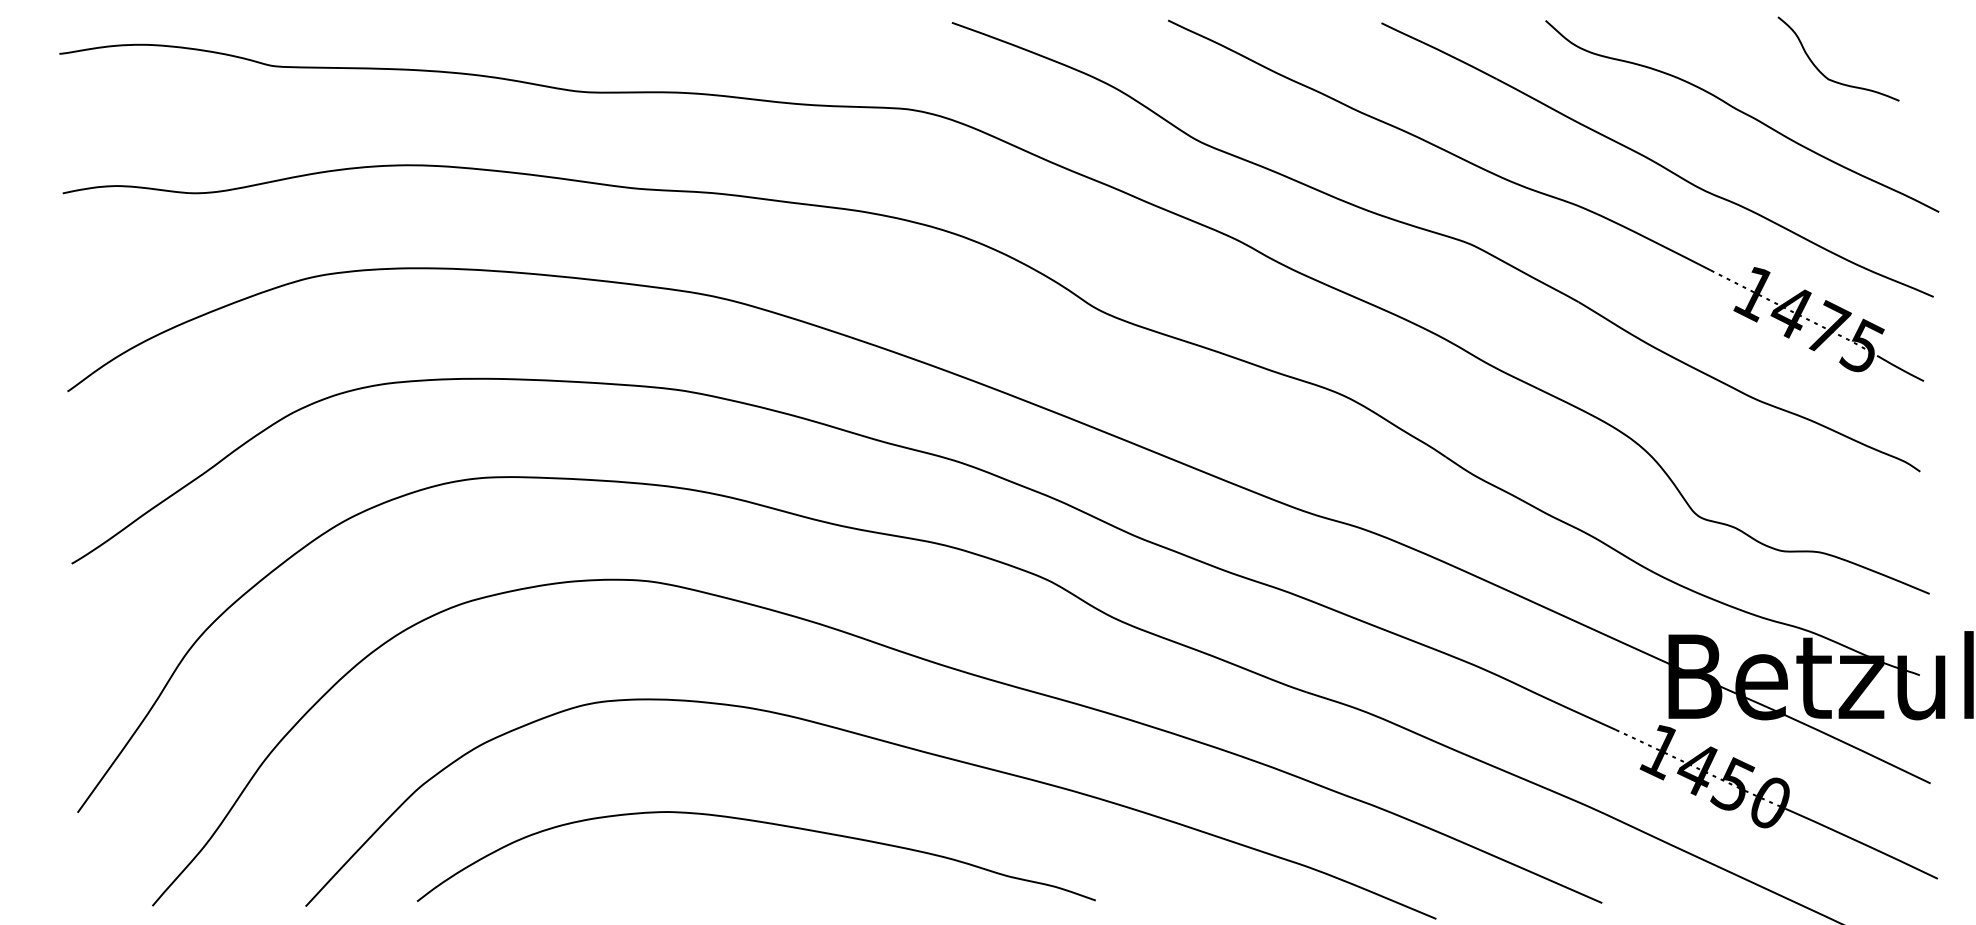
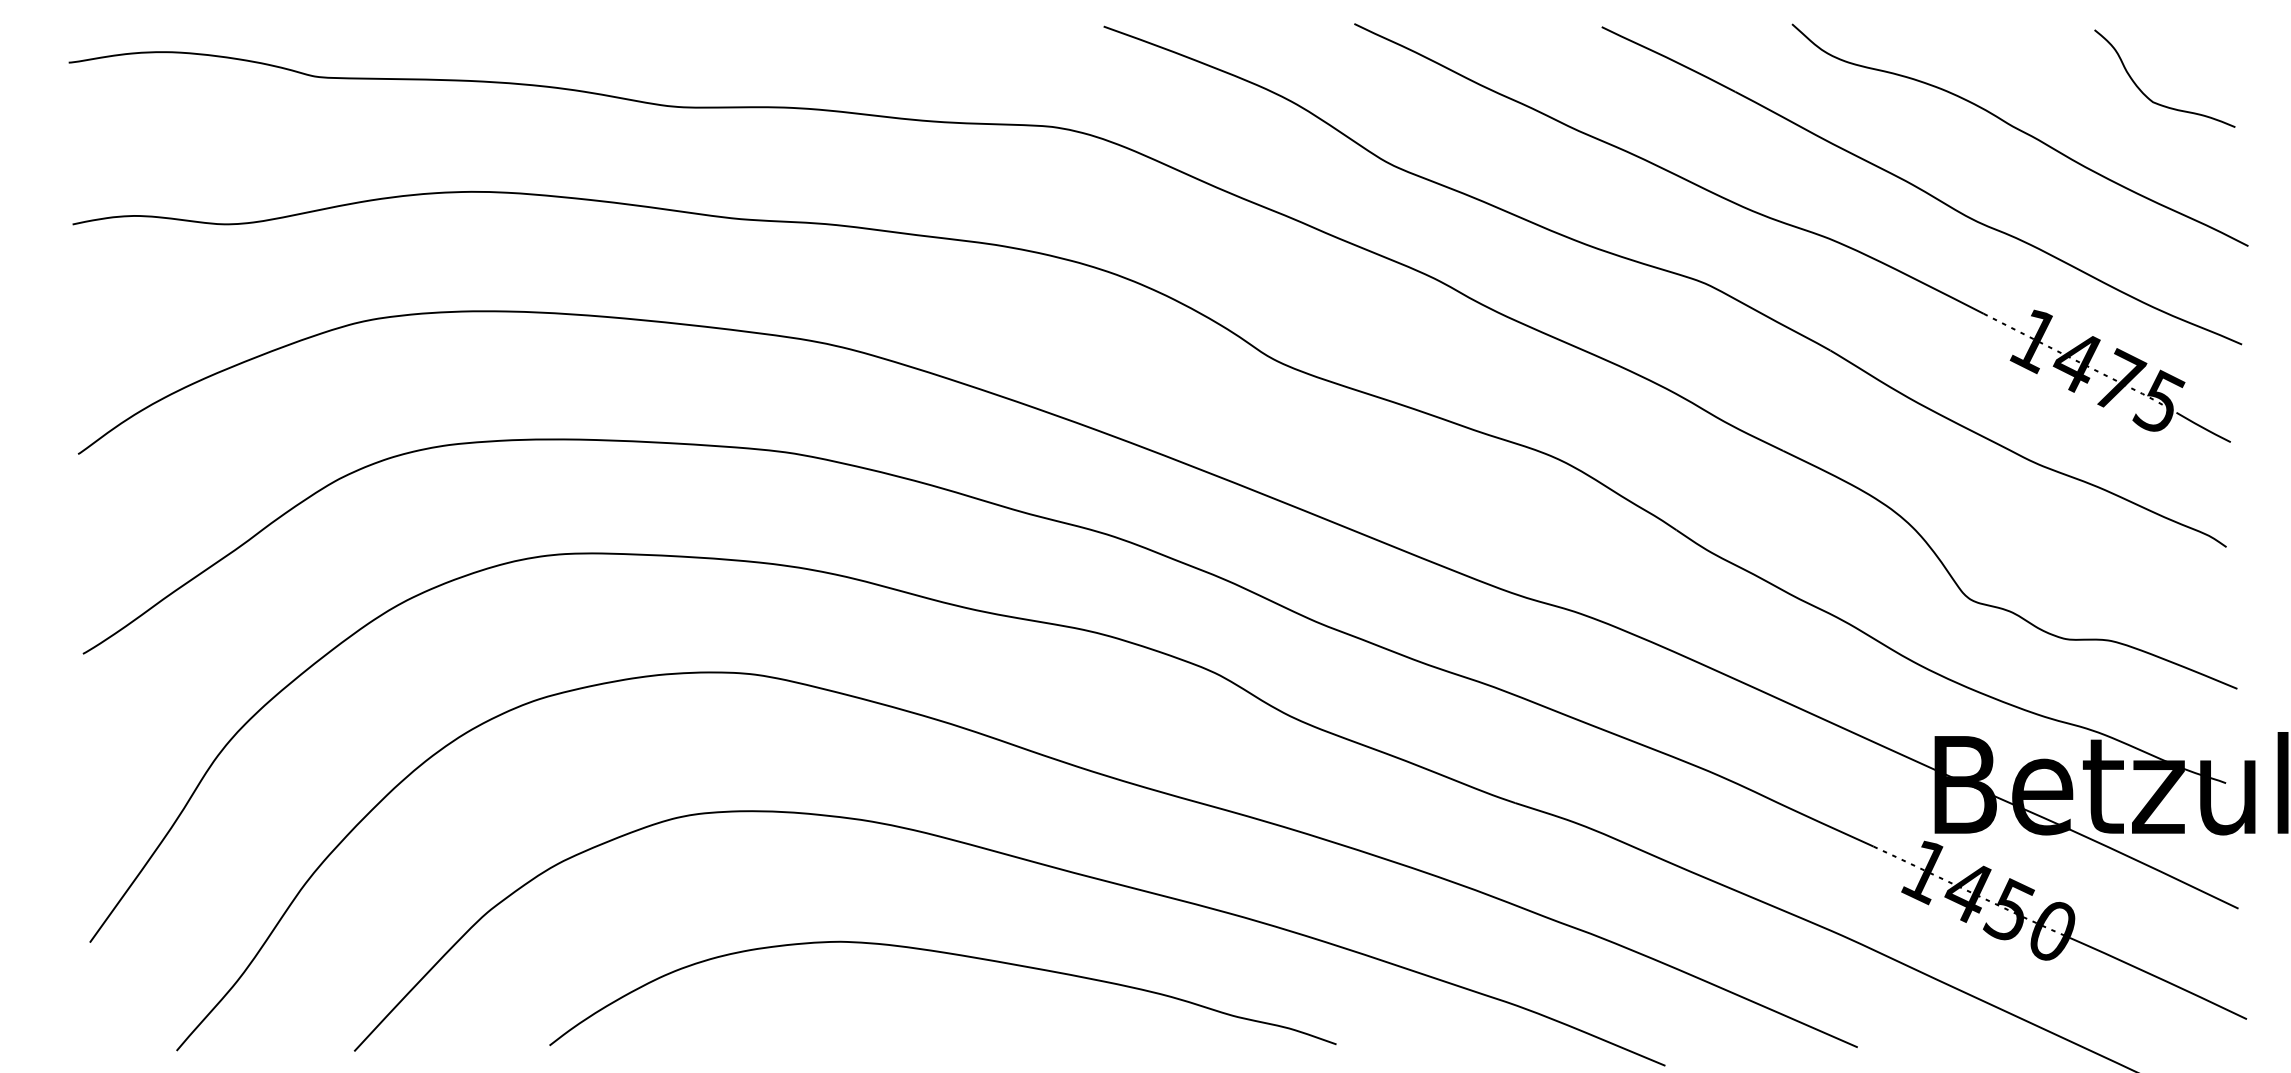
curve: (1826, 76) -> (2150, 98), moved
curve: (761, 822) -> (948, 954), moved

